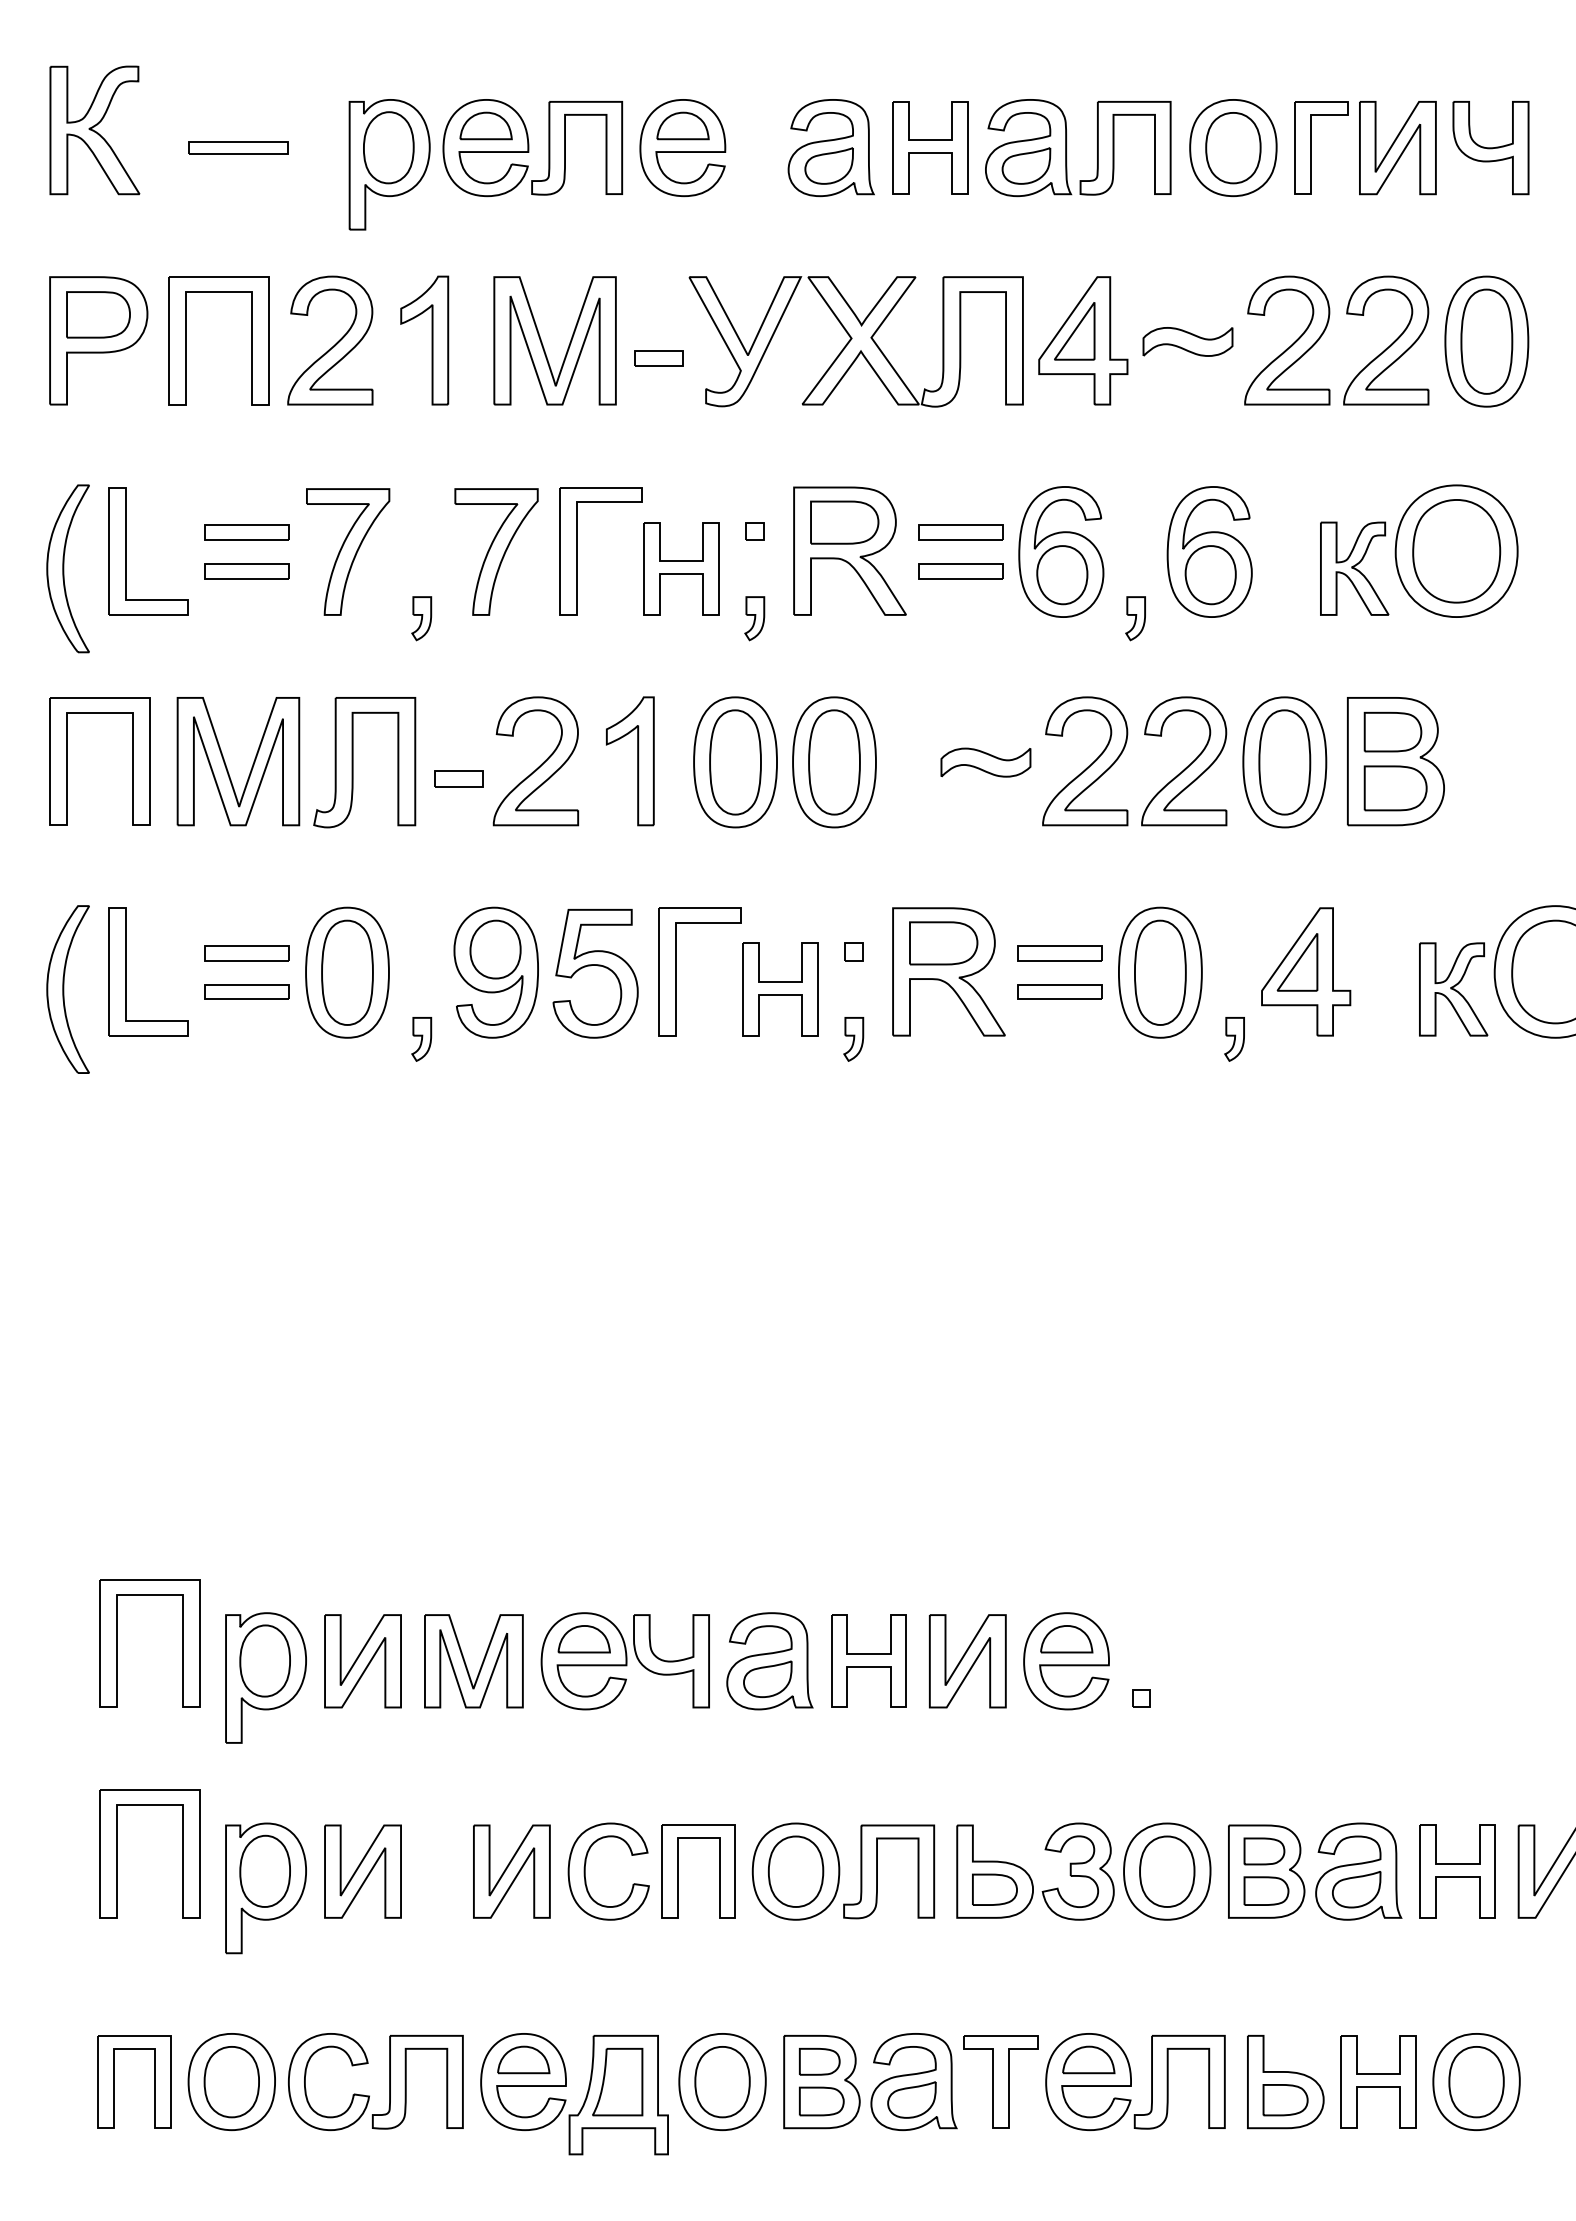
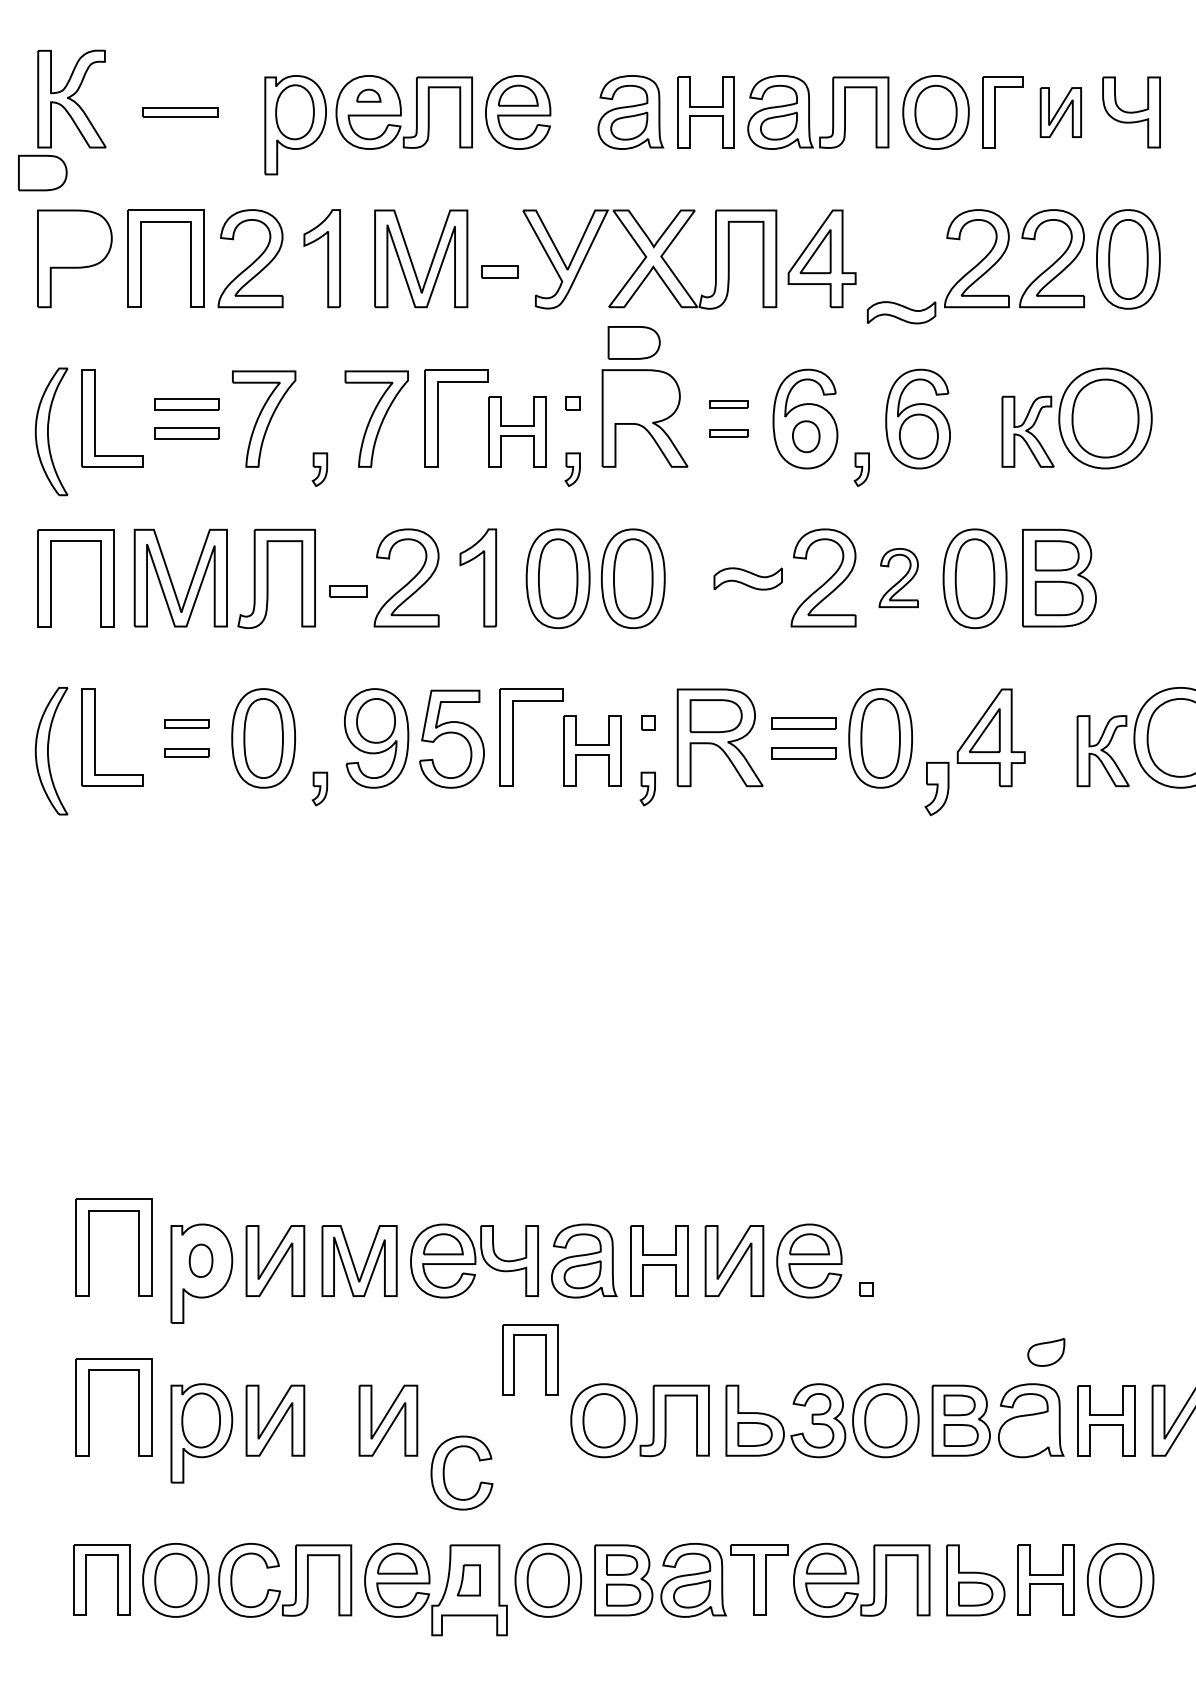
part: (485, 125) -> (368, 95), size x0.6
part: (1397, 148) -> (1060, 112), size x0.7
part: (98, 314) -> (42, 172), moved
part: (1187, 341) -> (901, 312), moved
part: (844, 522) -> (634, 342), moved
part: (960, 532) -> (728, 404), size x0.6
part: (960, 571) -> (728, 433), size x0.6
part: (1062, 575) -> (806, 436), size x0.7
part: (1184, 761) -> (898, 578), size x0.6
part: (246, 953) -> (187, 723), size x0.7
part: (246, 991) -> (187, 752), size x0.7
part: (1234, 1039) -> (936, 789), size x1.6
part: (264, 1660) -> (200, 1260), size x0.6
part: (585, 1871) -> (444, 1472), moved
part: (678, 1871) -> (514, 1359), moved
part: (1356, 1889) -> (1046, 1352), moved
part: (617, 2081) -> (468, 1579), size x0.6

